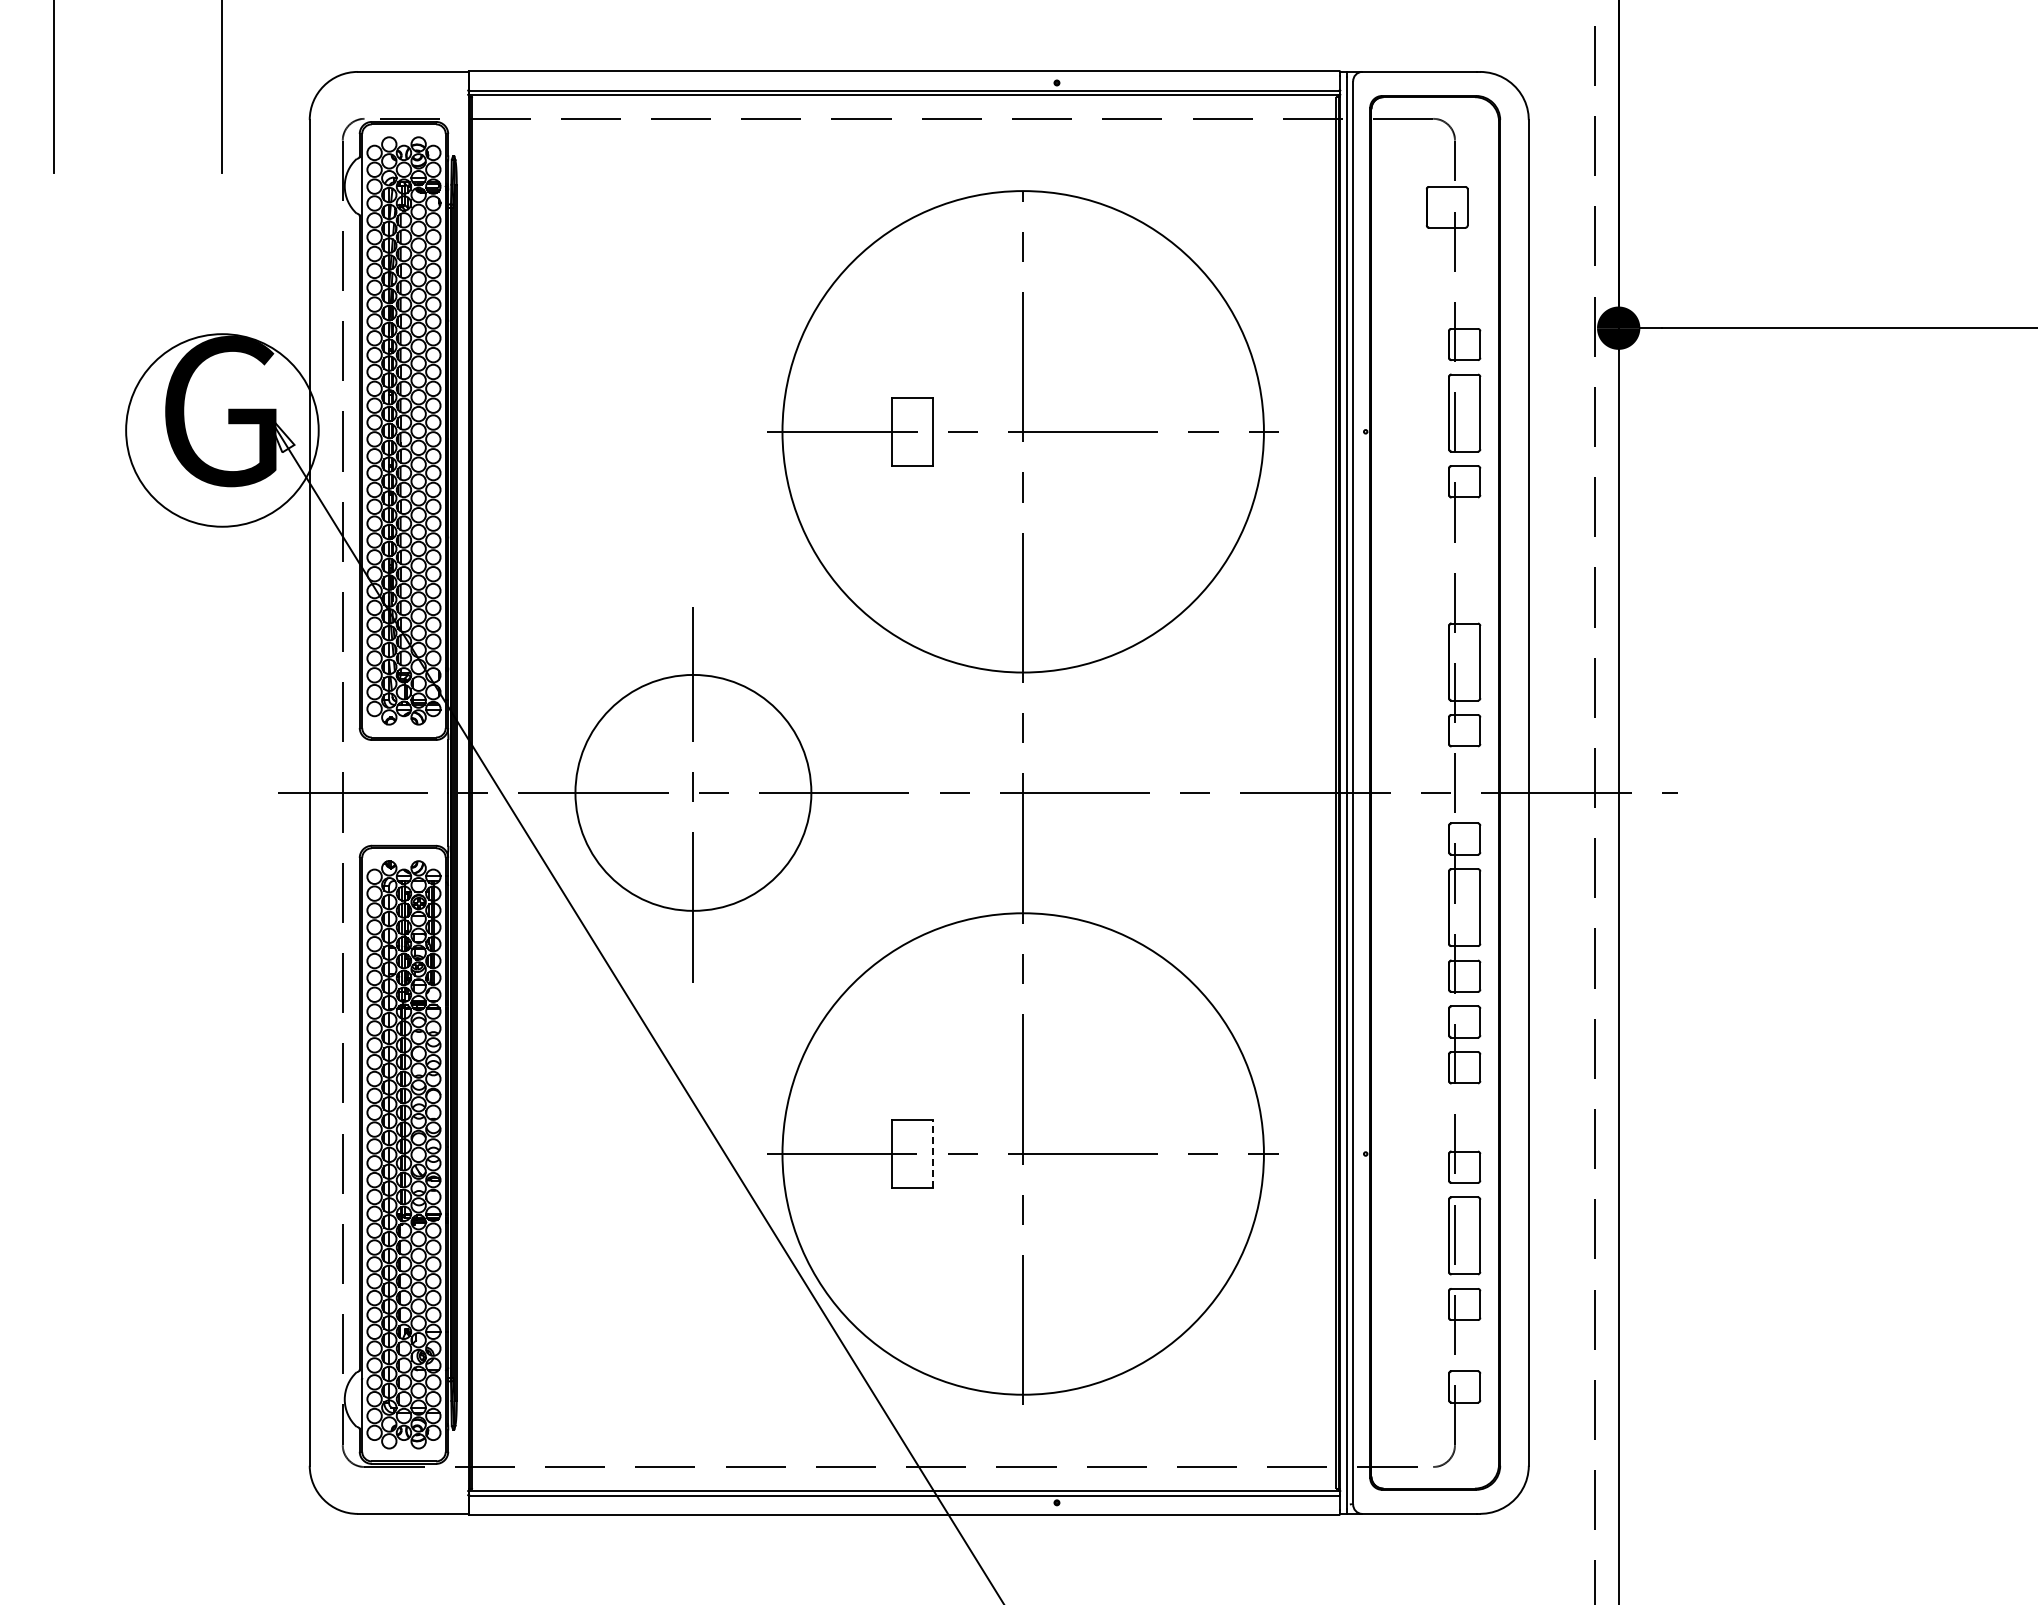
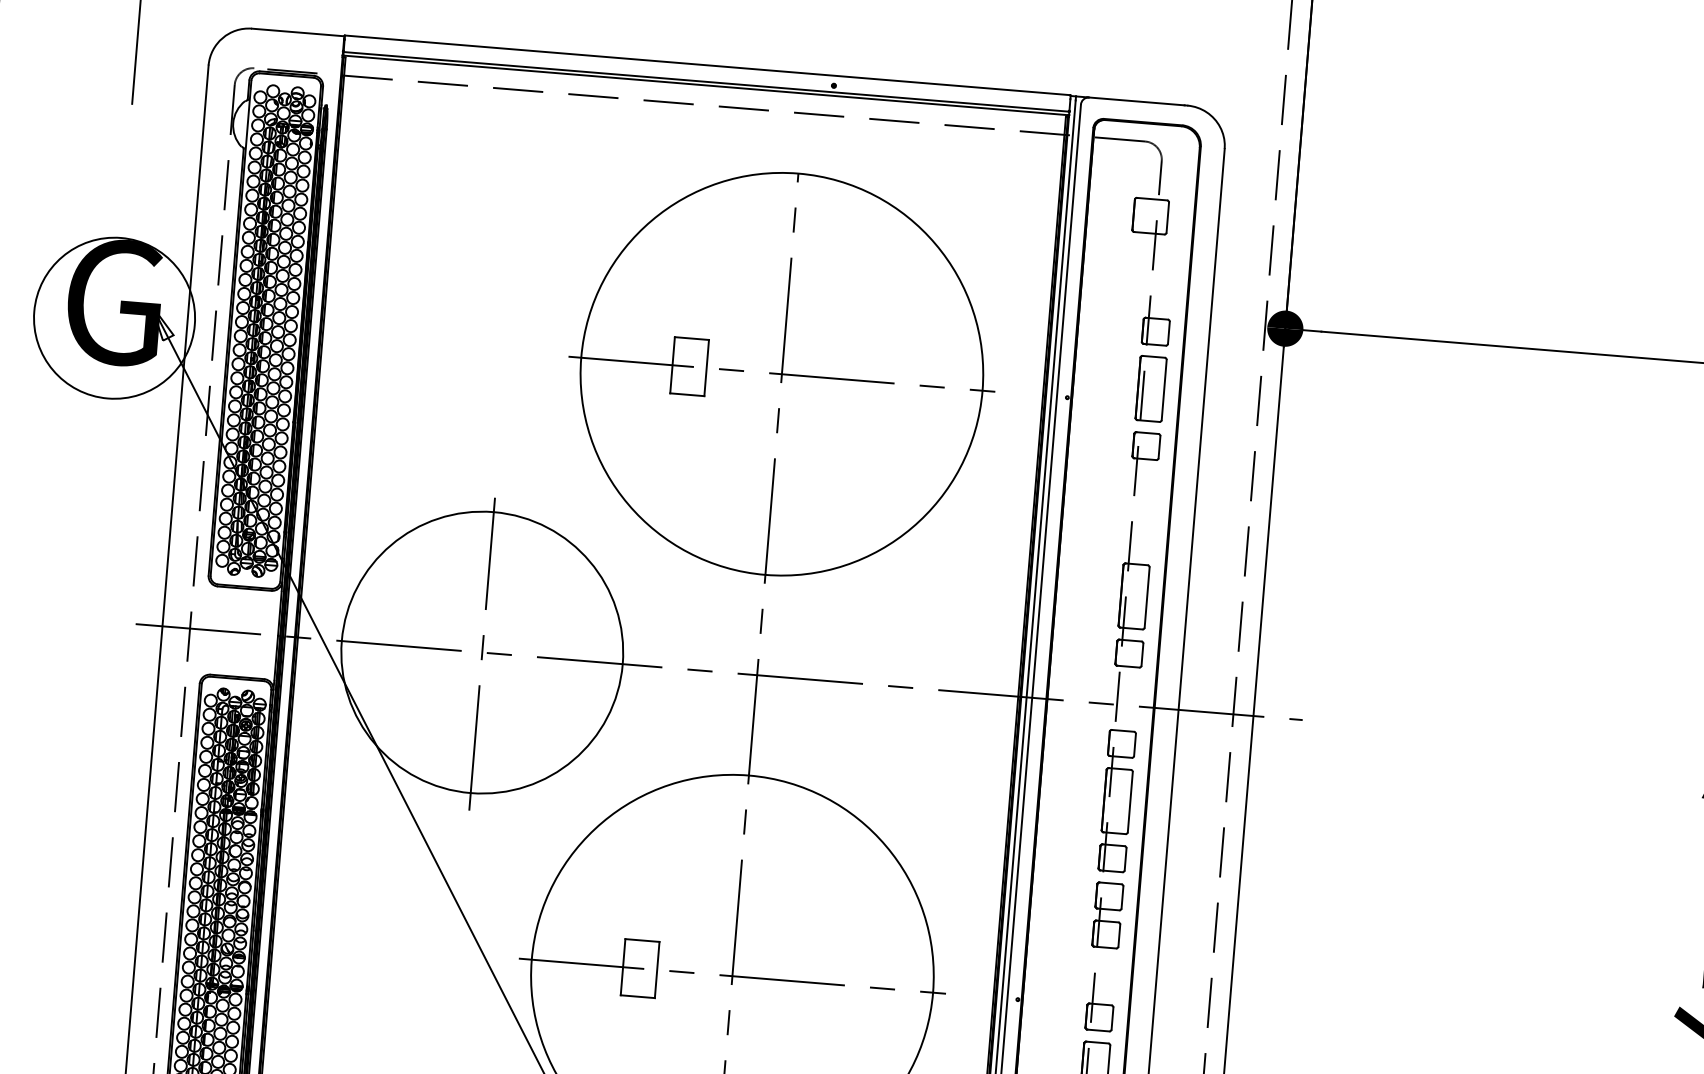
circle: (692, 792) -> (481, 652), size x1.43
line: (932, 1154) -> (656, 970), dashed -> solid

